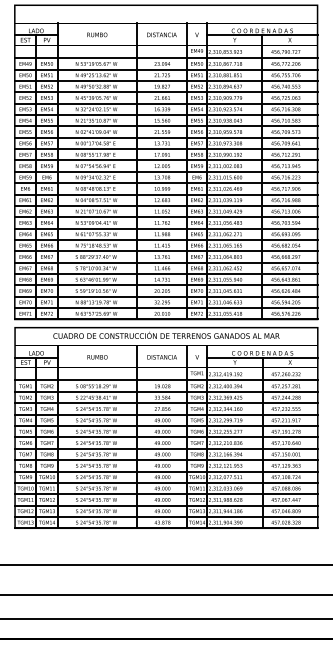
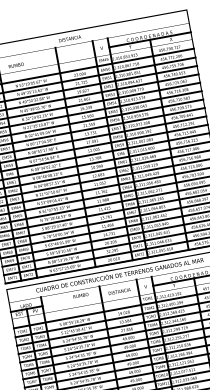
text: (97, 34) -> (16, 65), moved
text: (161, 34) -> (69, 38), moved
text: (97, 357) -> (80, 295), moved

